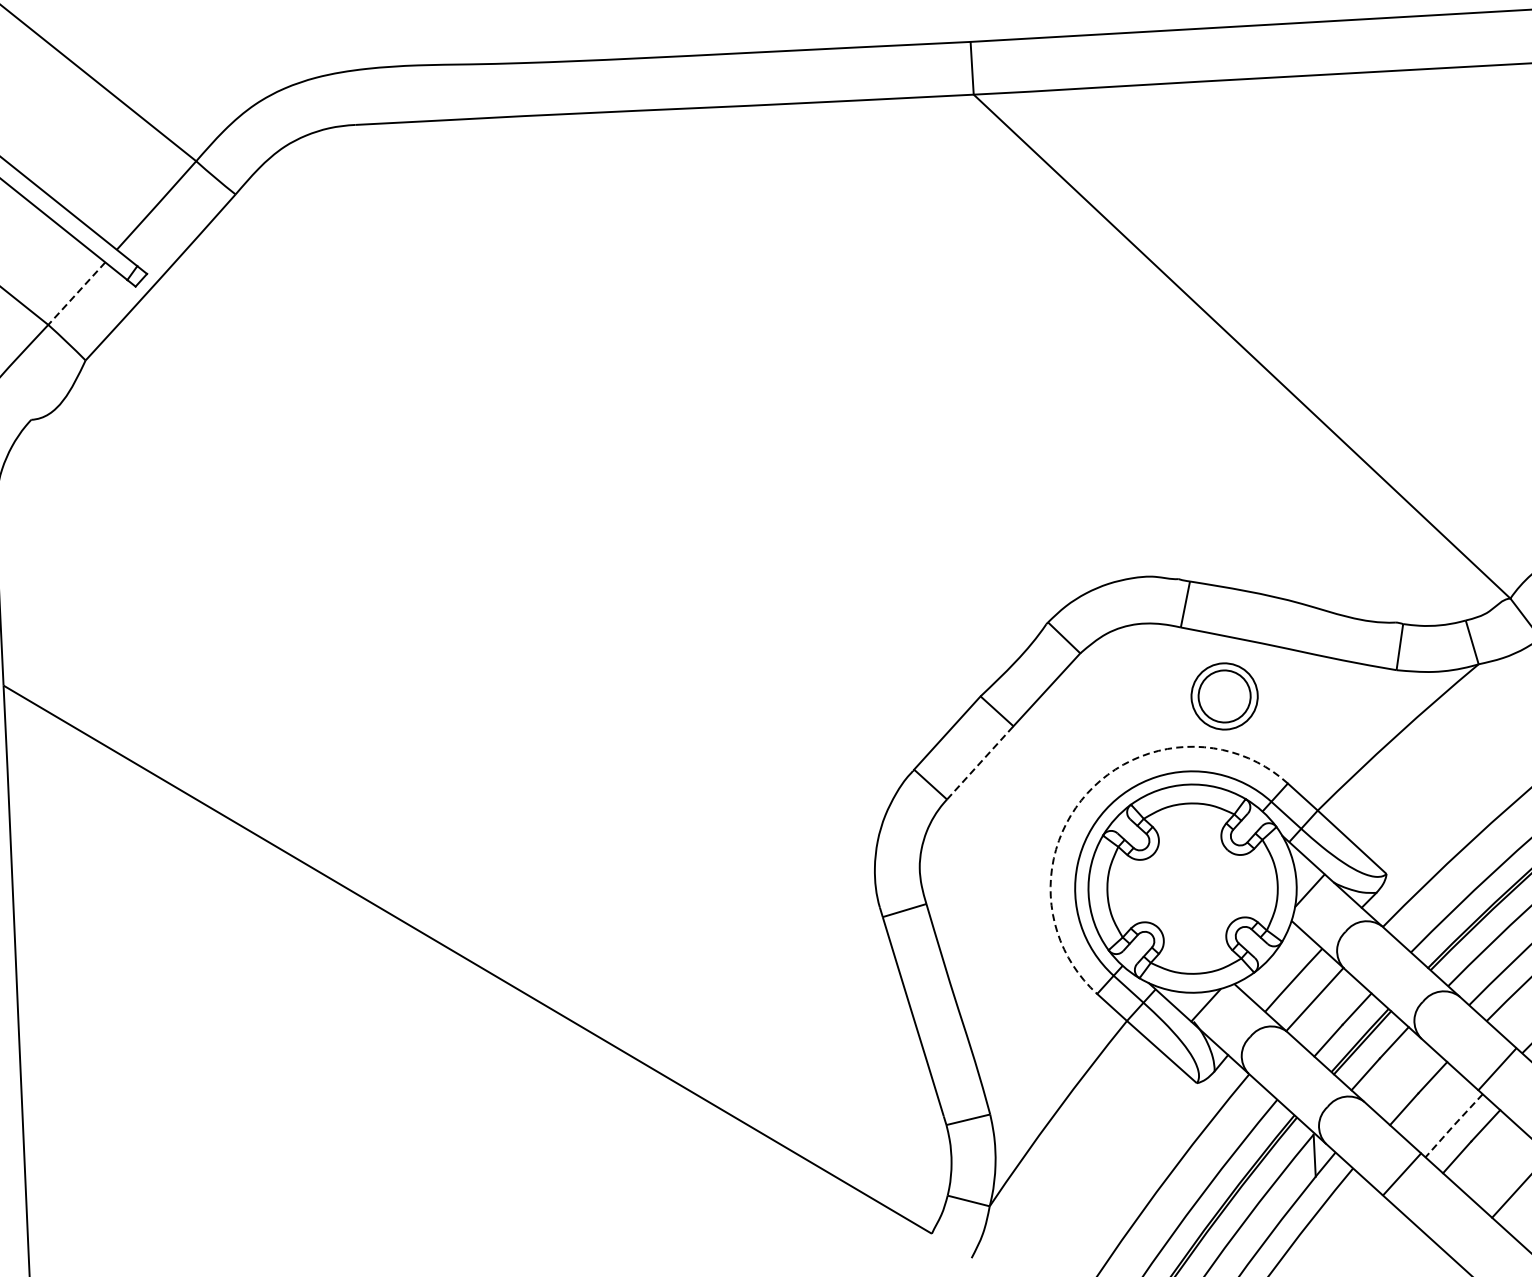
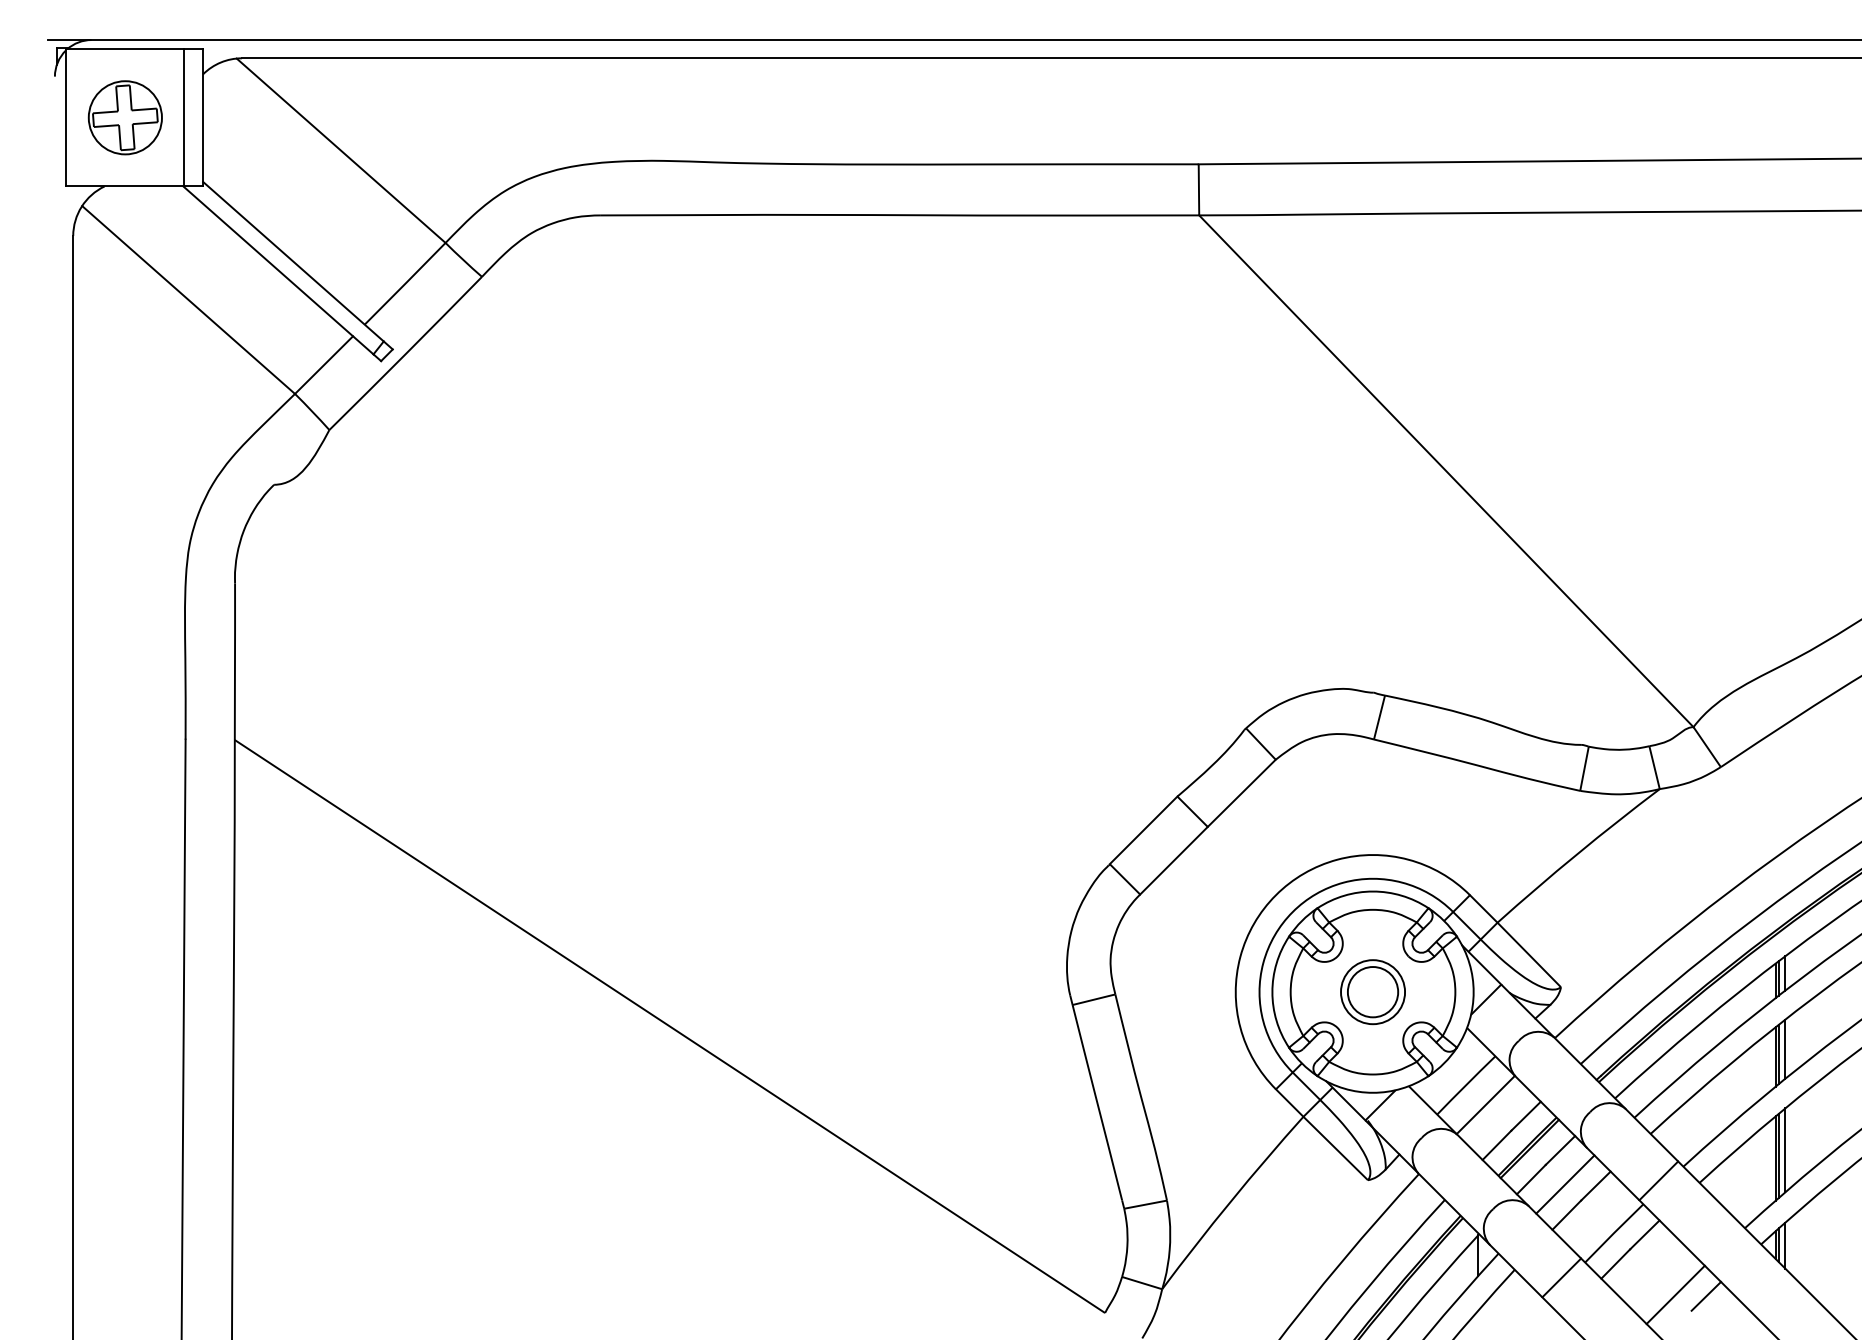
line: (77, 294) -> (324, 365), dashed -> solid
part: (1224, 696) -> (1372, 992), moved
line: (979, 762) -> (1173, 860), dashed -> solid
arc: (1086, 793) -> (1275, 895), dashed -> solid
line: (1401, 1077) -> (1565, 1184), added
line: (1454, 1125) -> (1614, 1233), dashed -> solid

